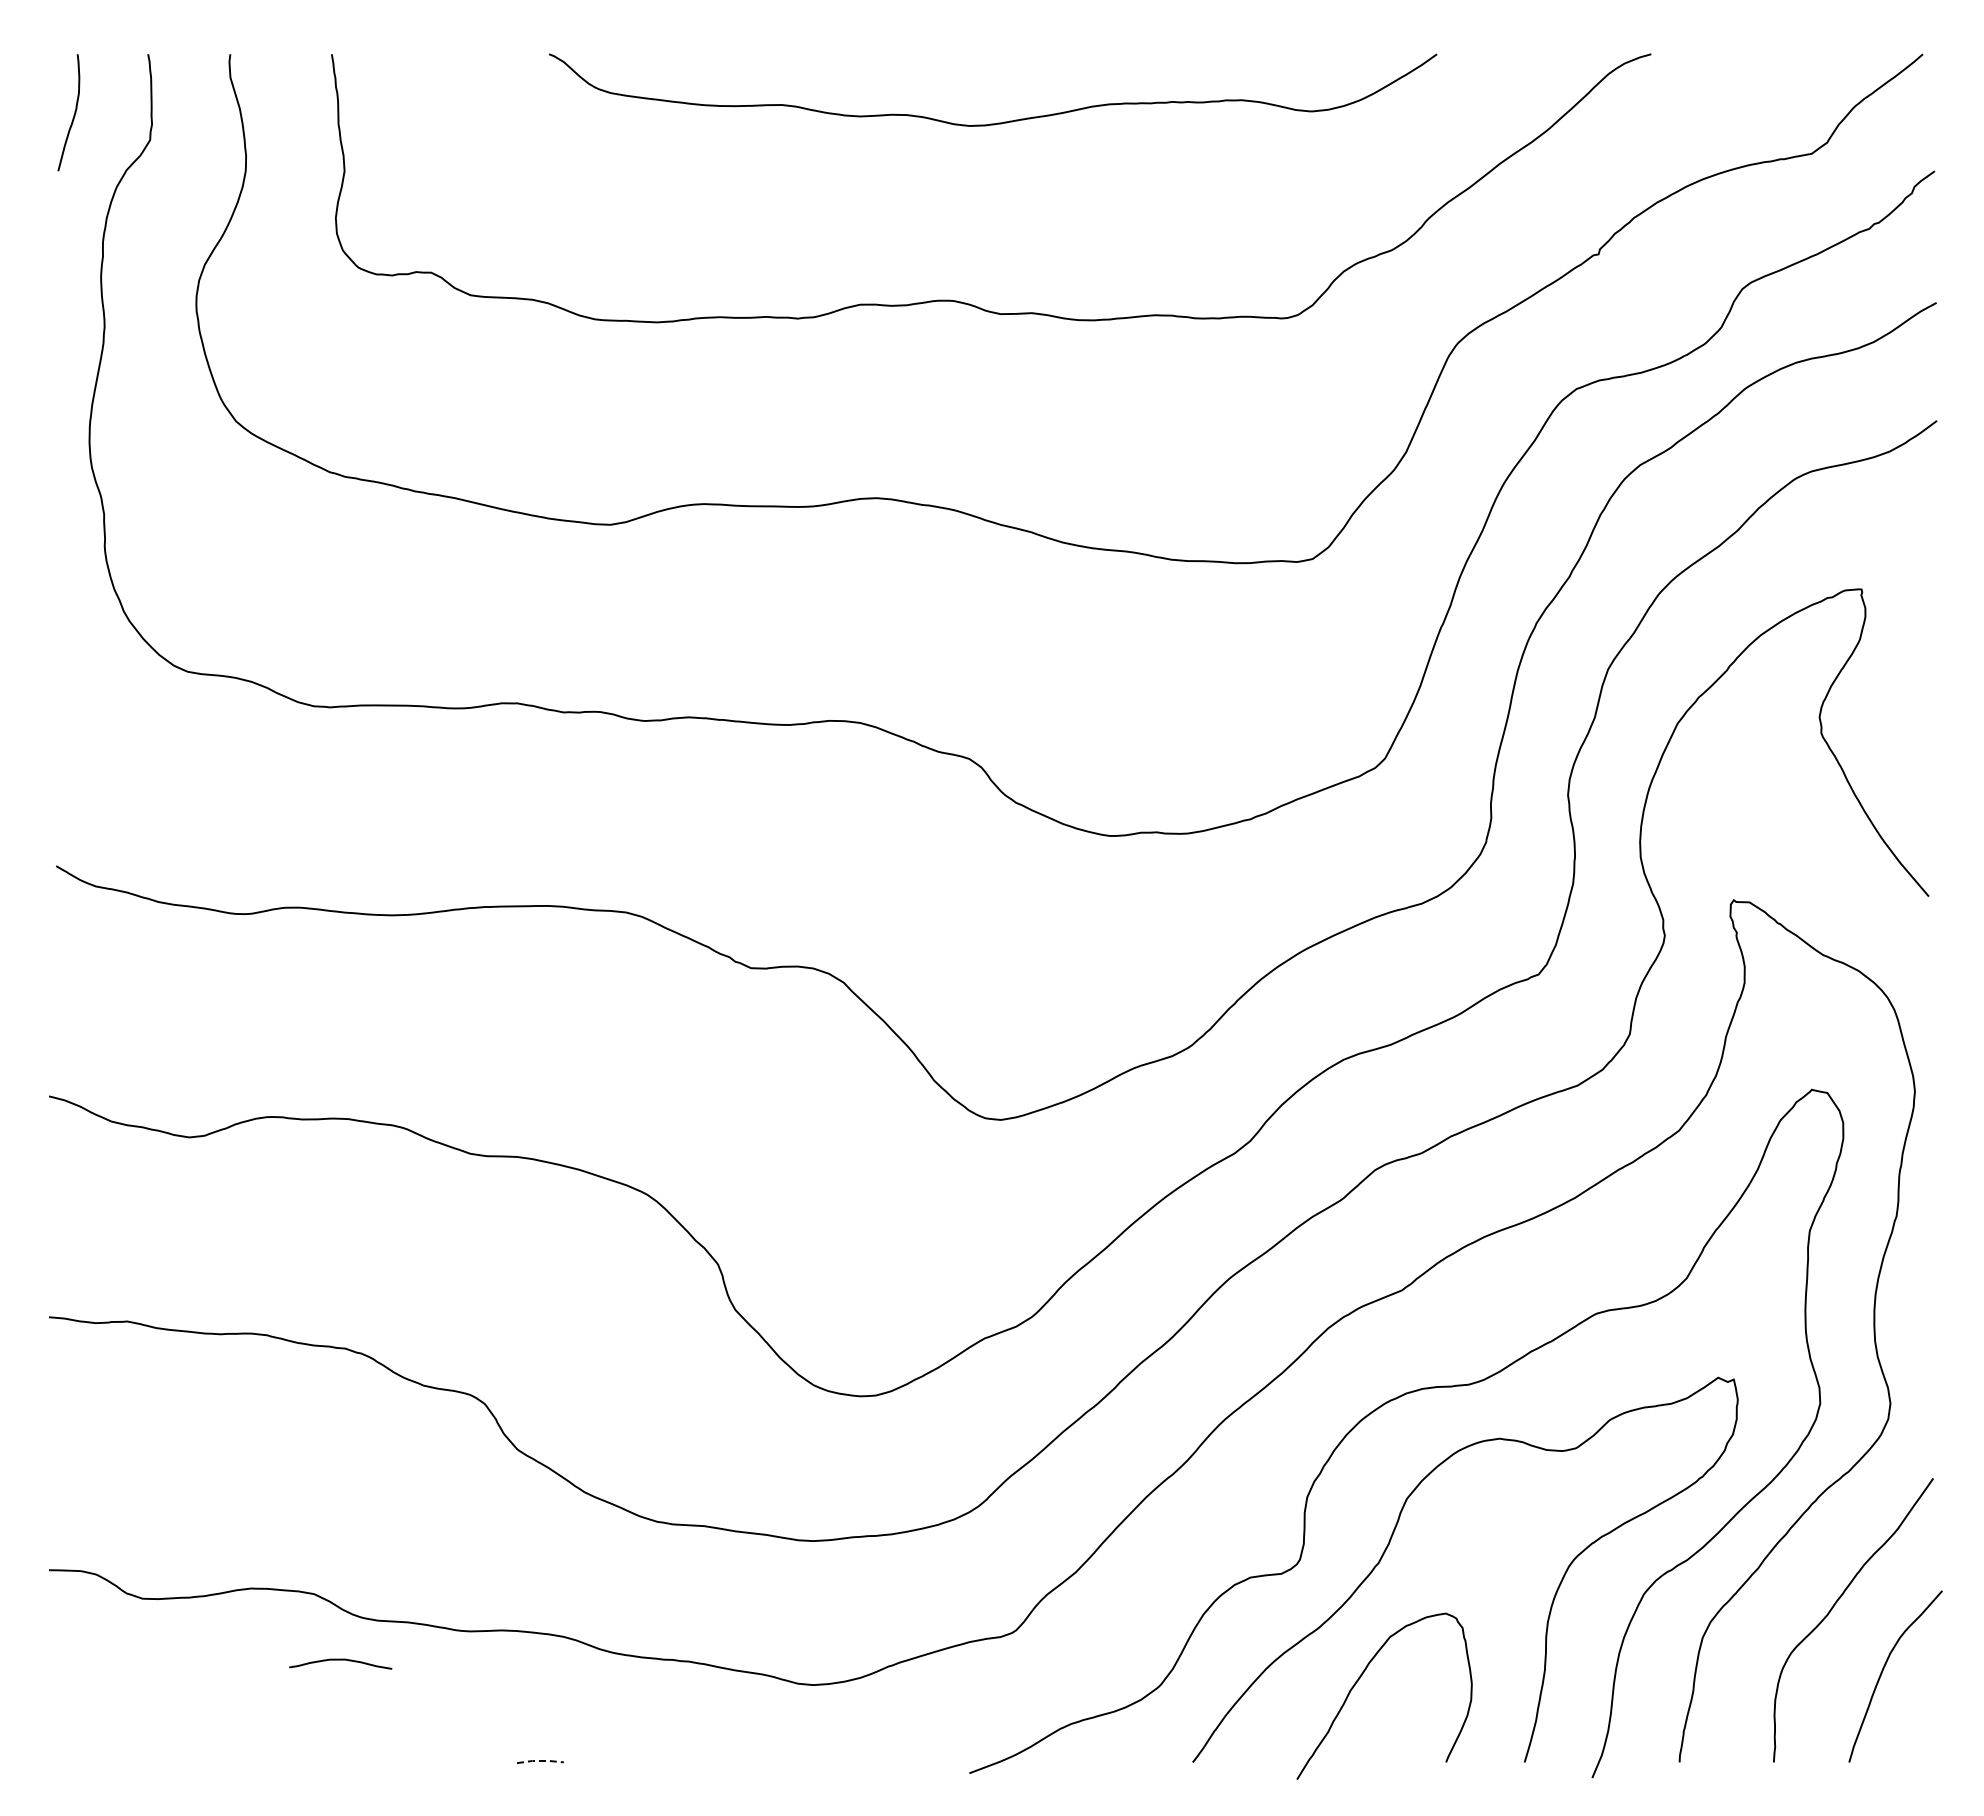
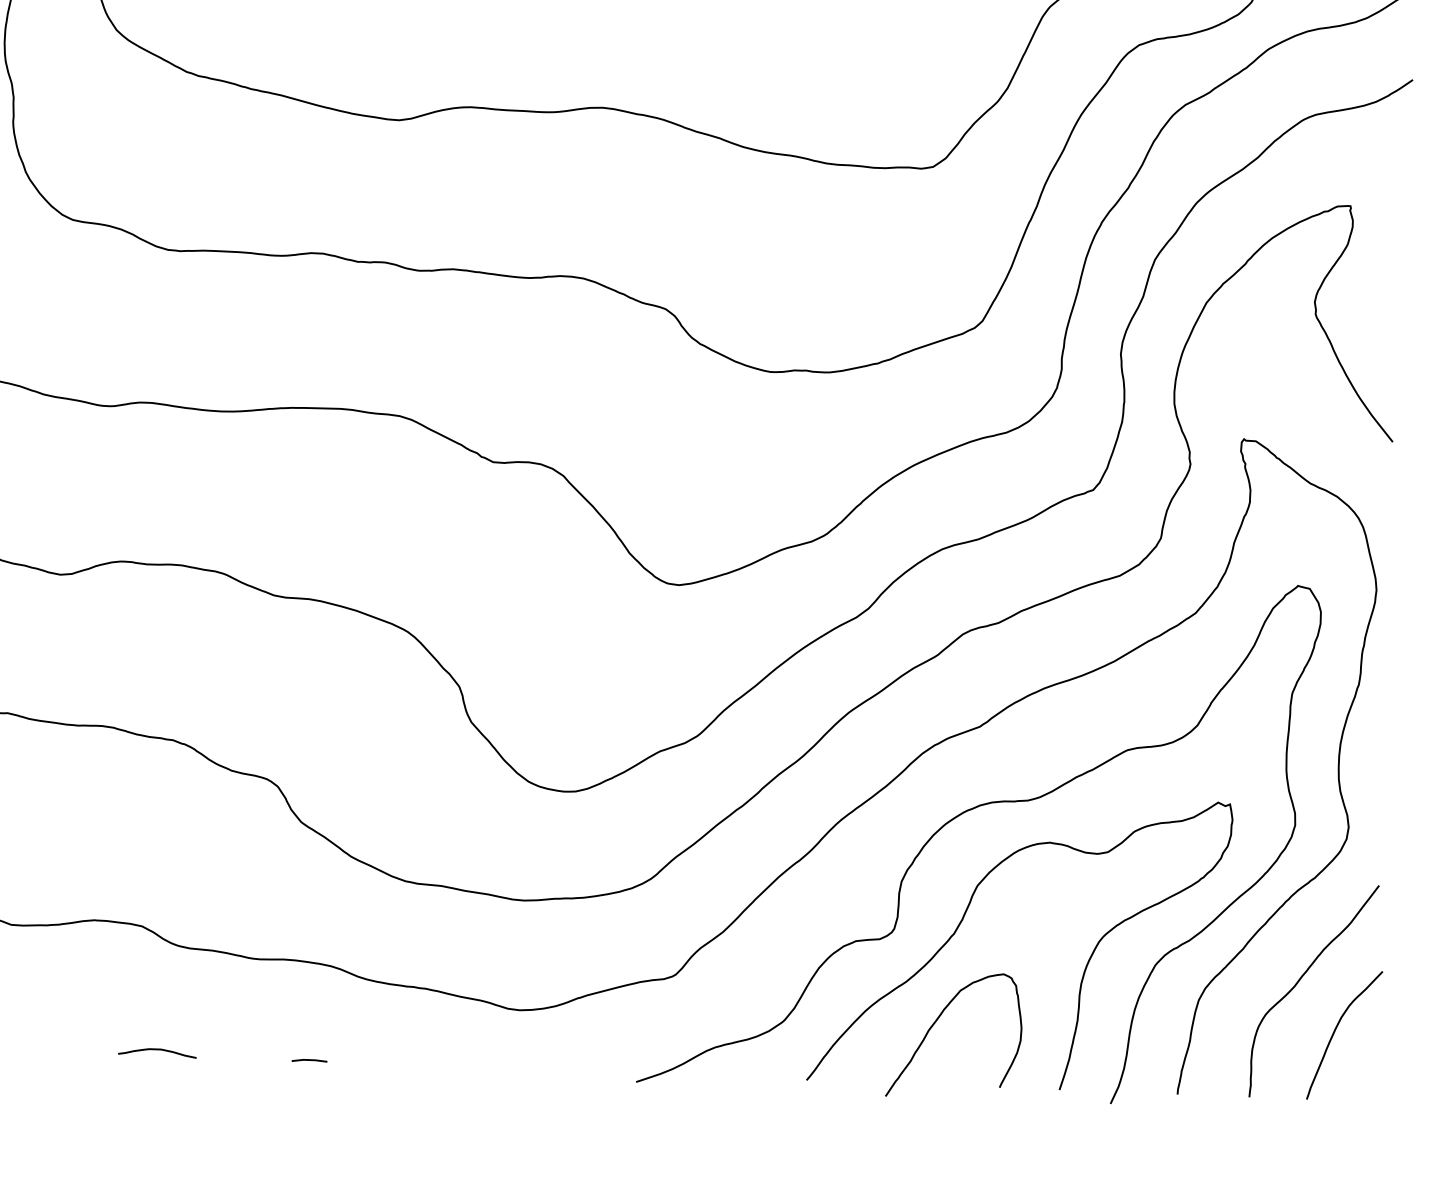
curve: (340, 1660) -> (157, 1050), moved
line: (540, 1760) -> (309, 1059), dashed -> solid

